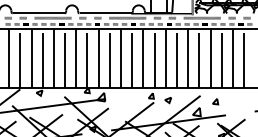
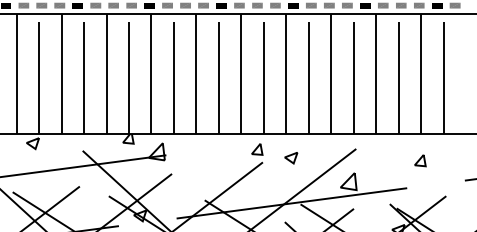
part: (215, 101) -> (420, 160), moved

